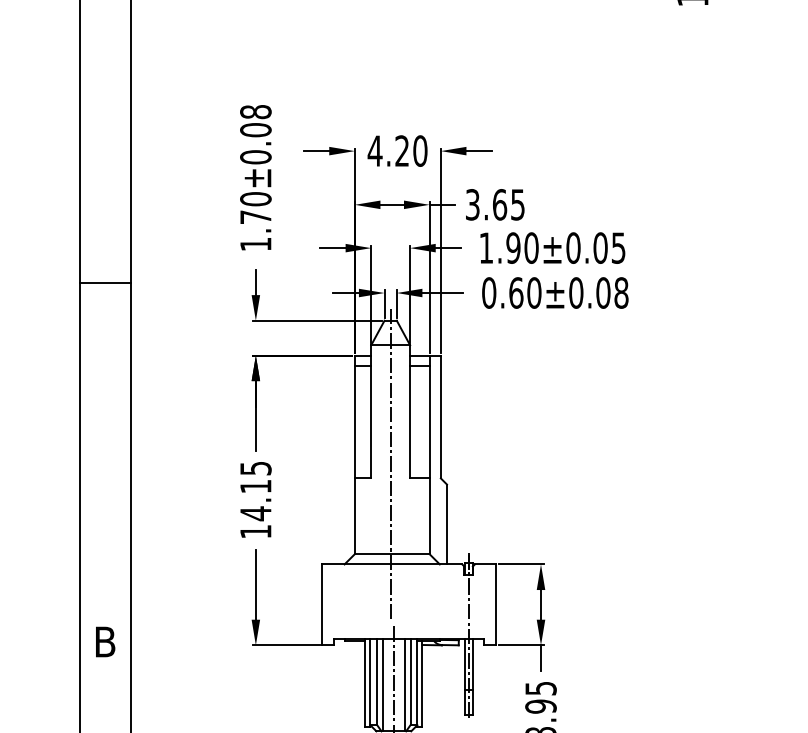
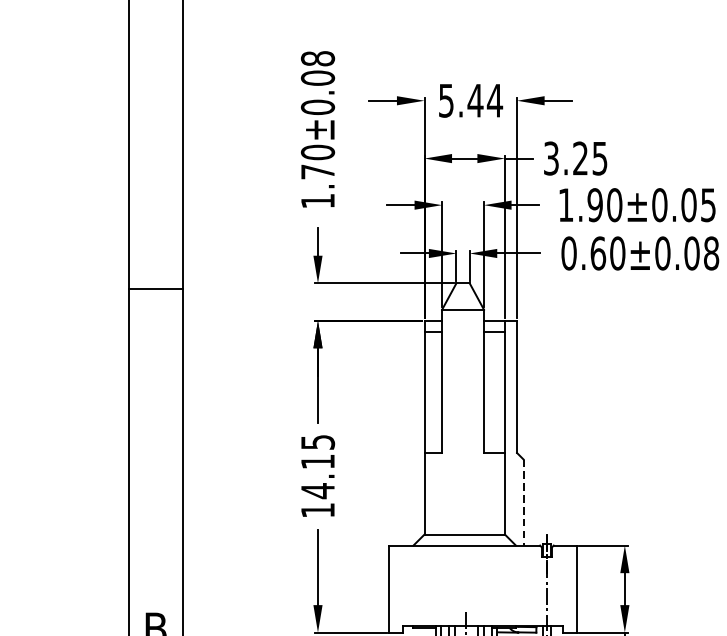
text: (397, 150) -> (470, 100), 4.20 -> 5.44
text: (500, 204) -> (581, 158), 3.65 -> 3.25
line: (105, 282) -> (156, 288), moved
line: (390, 464) -> (462, 438), removed
line: (447, 524) -> (524, 502), solid -> dashed

